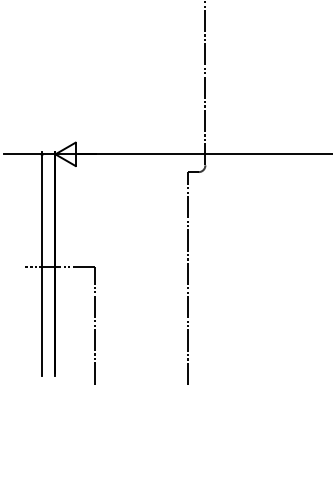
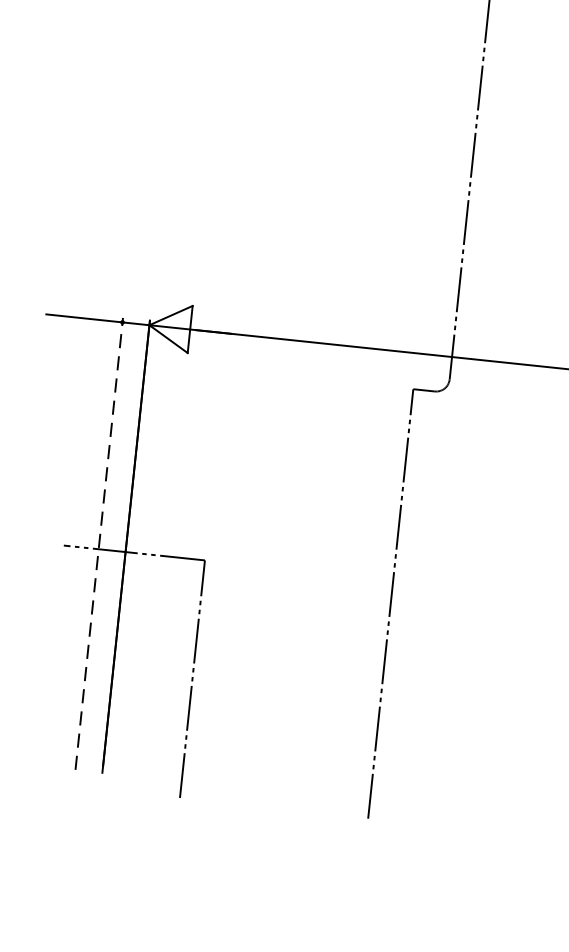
line: (42, 264) -> (99, 544), solid -> dashed

